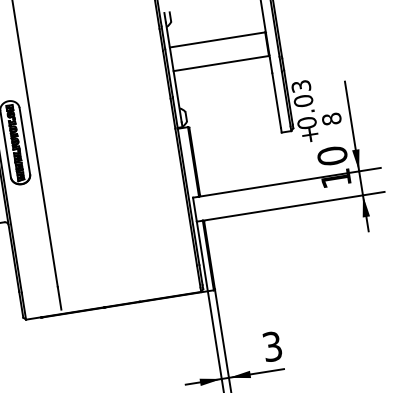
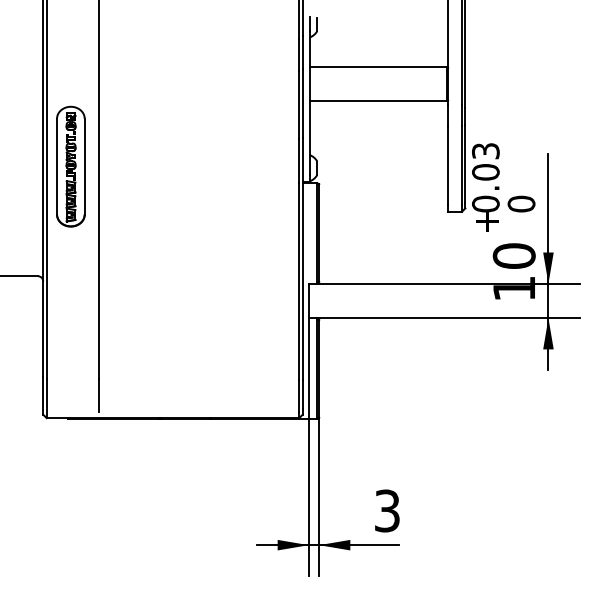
text: (331, 118) -> (521, 203), 8 -> 0

